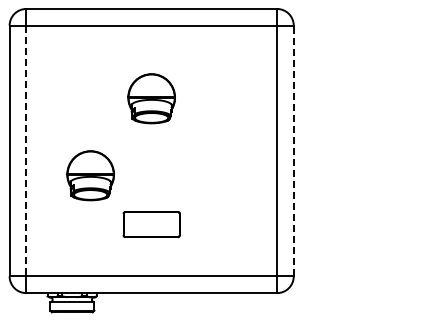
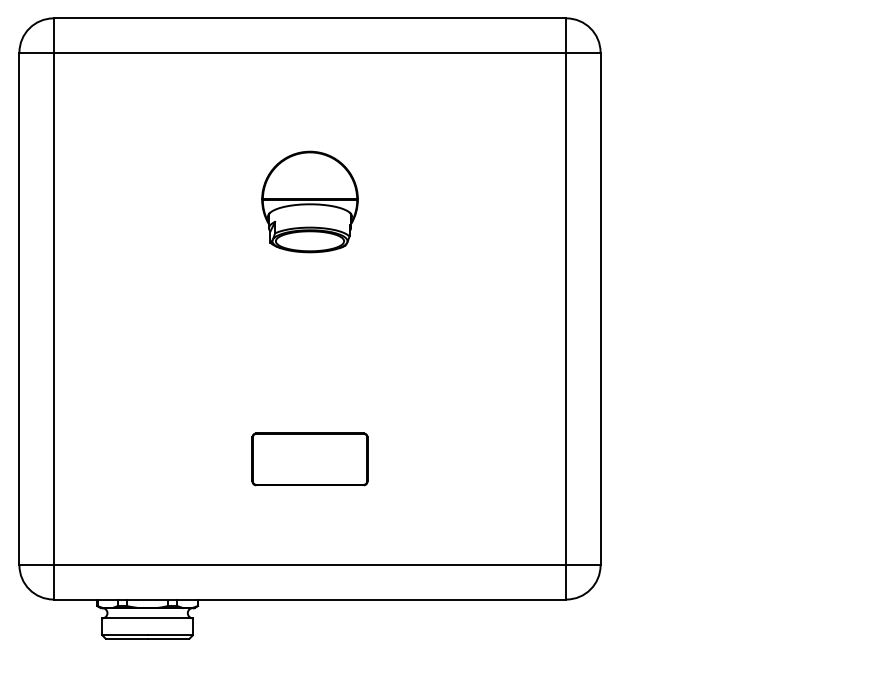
line: (293, 150) -> (600, 307), dashed -> solid
line: (26, 151) -> (53, 309), dashed -> solid
part: (90, 175) -> (184, 358), removed

